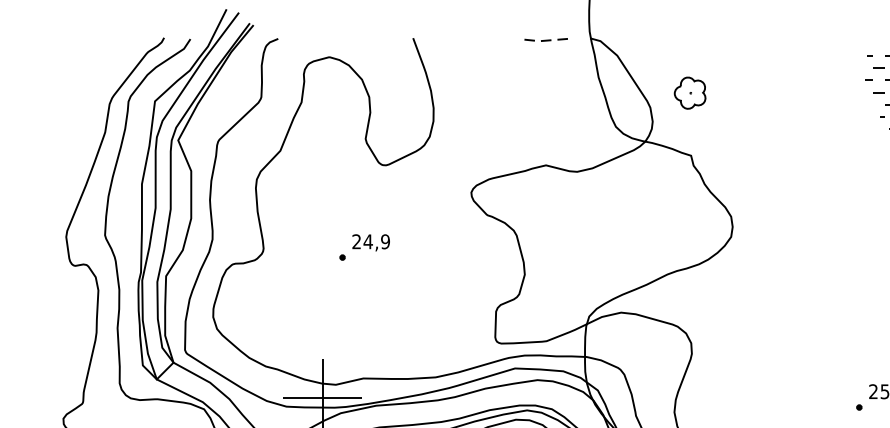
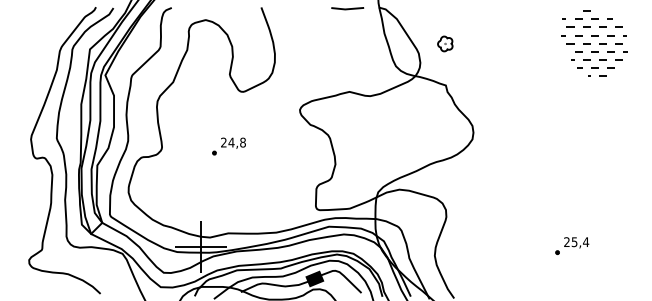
line: (541, 41) -> (346, 9), dashed -> solid
part: (690, 92) -> (445, 43), size x0.71
text: (384, 241) -> (242, 142), 24,9 -> 24,8

